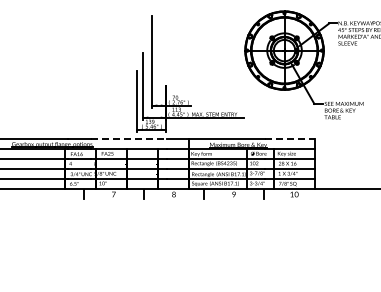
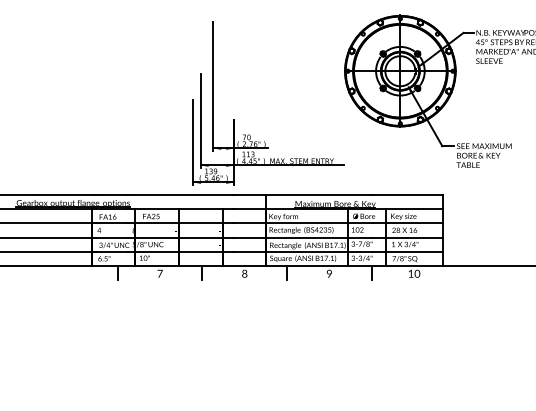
line: (128, 138) -> (180, 194), dashed -> solid
line: (289, 138) -> (407, 194), dashed -> solid

